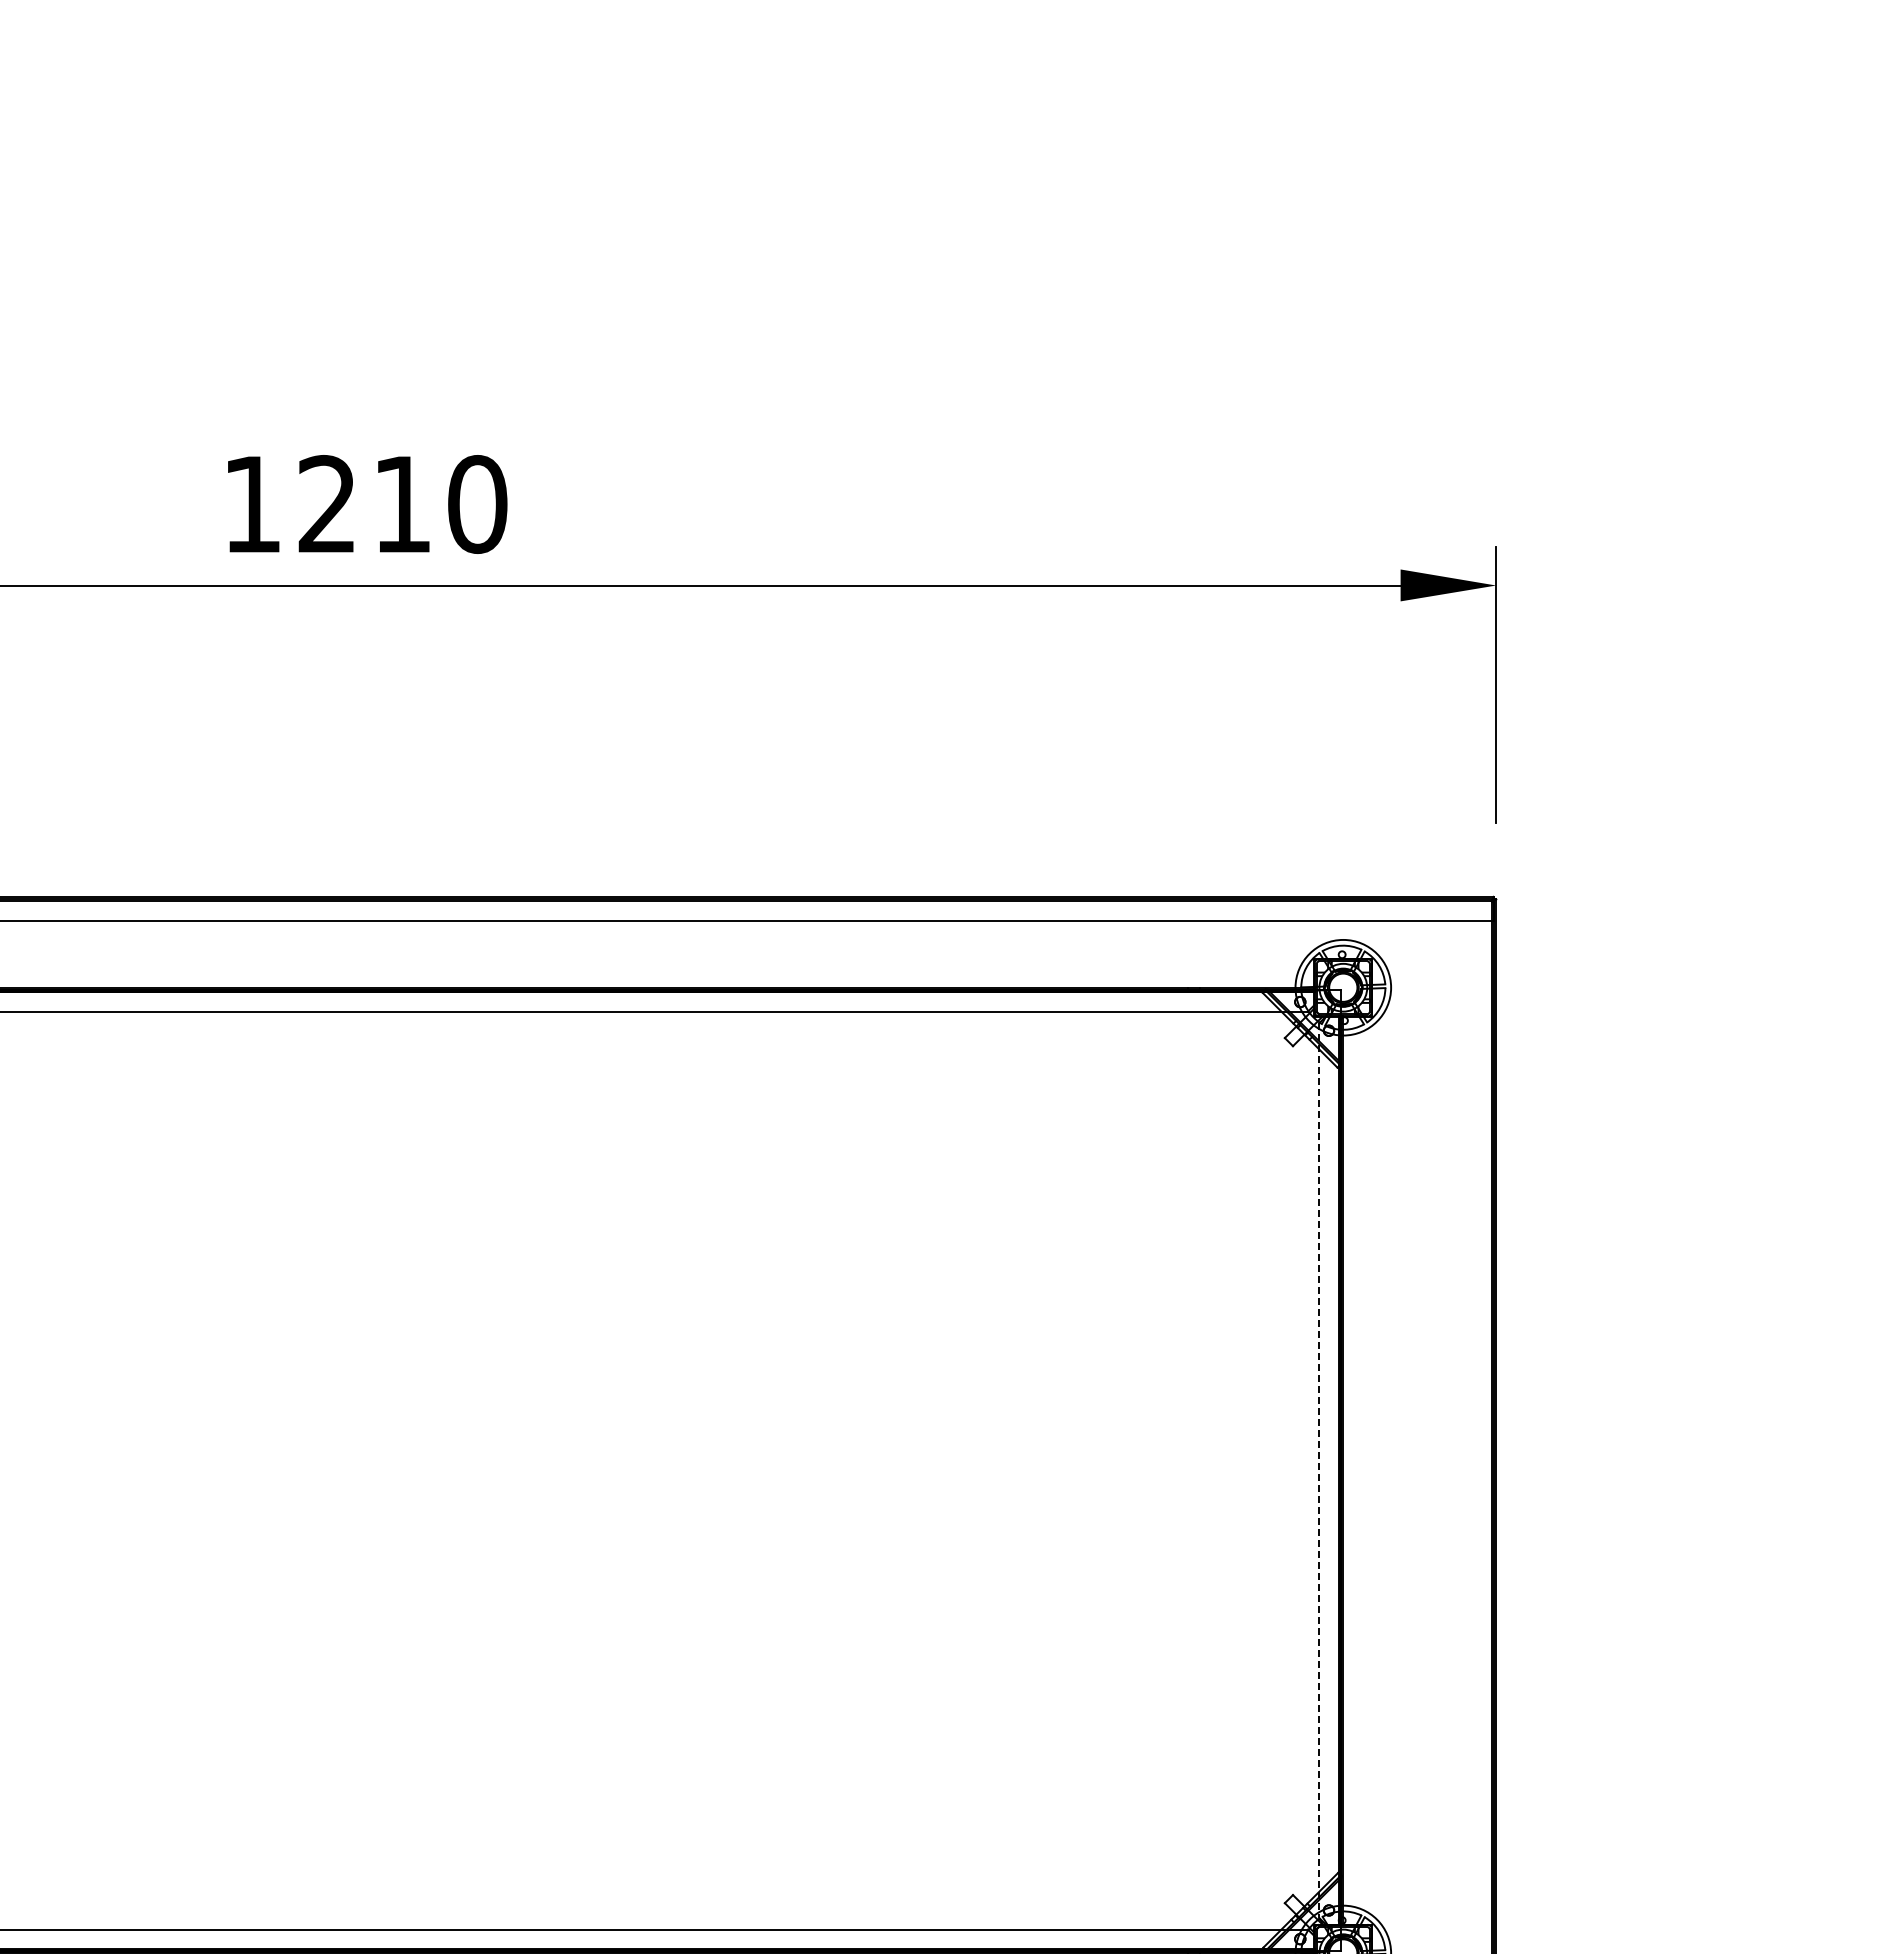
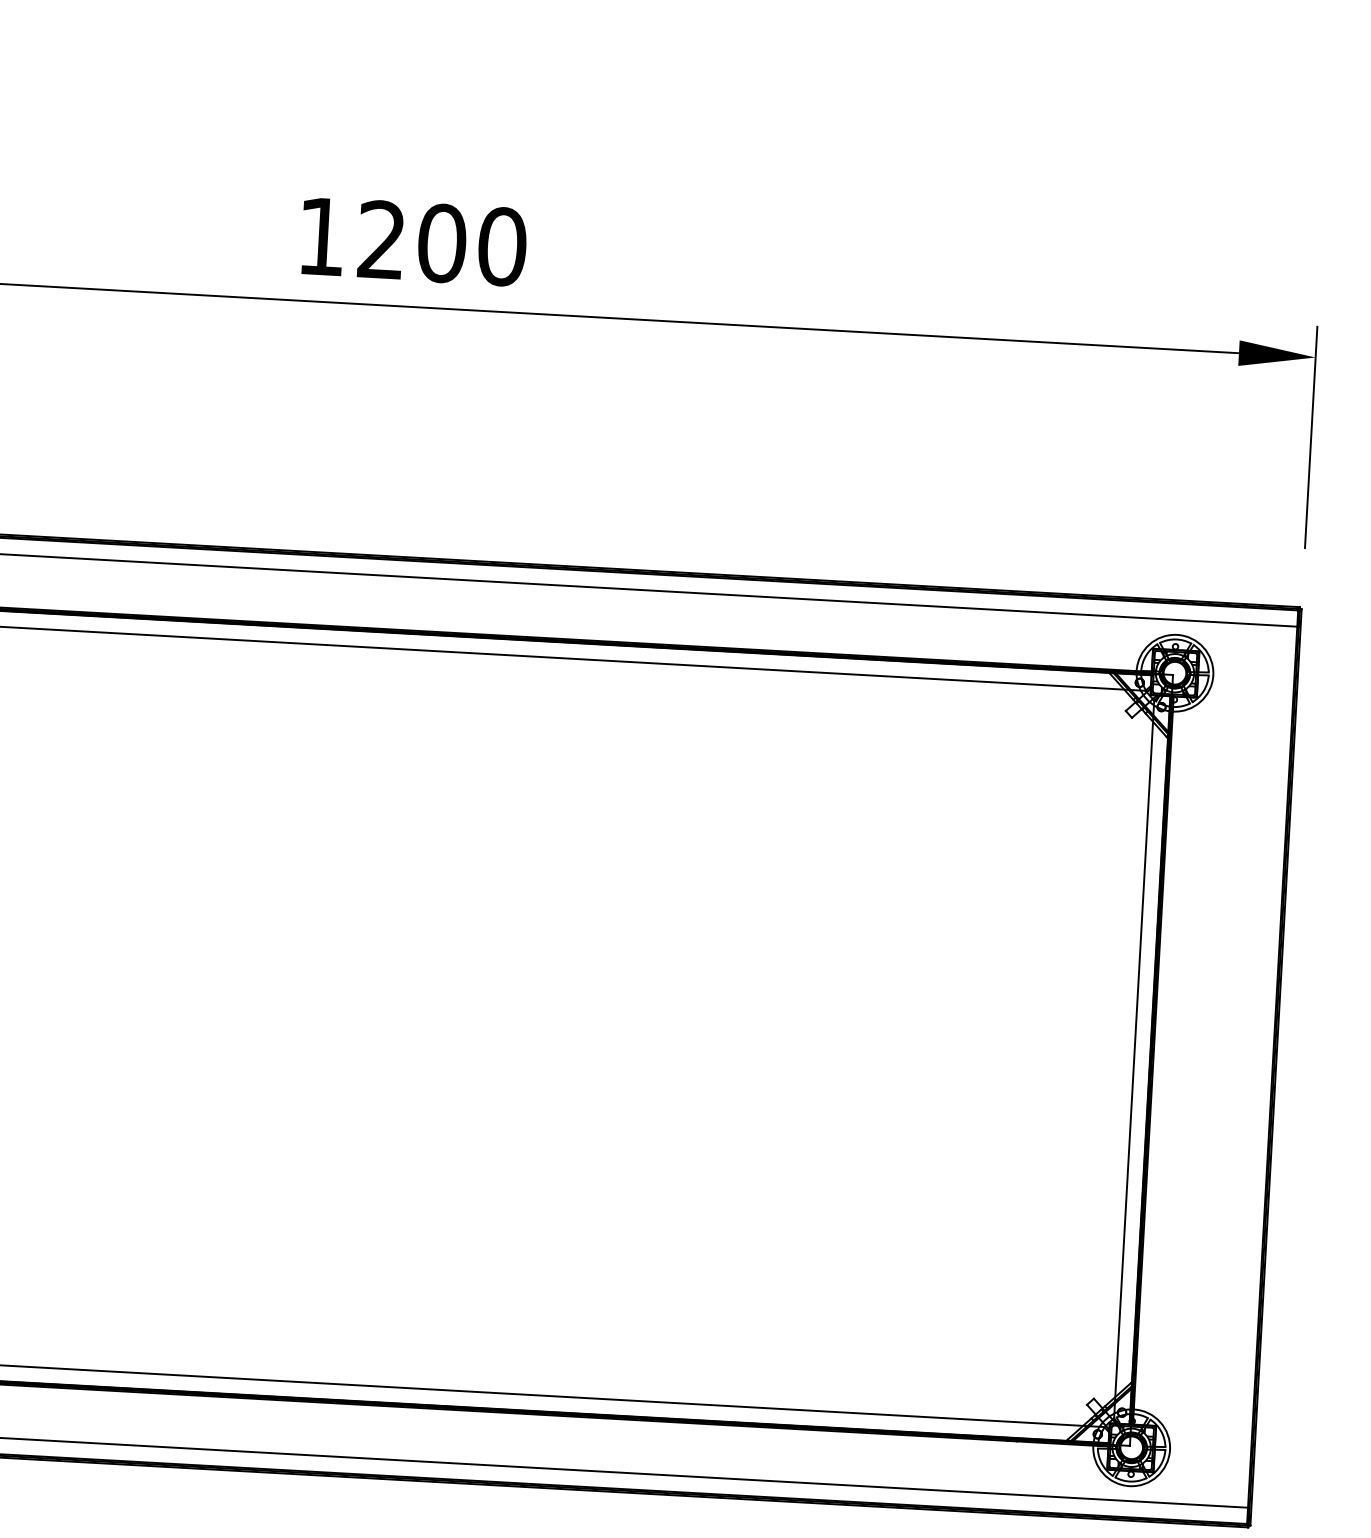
text: (402, 504) -> (442, 243), 1210 -> 1200
line: (1319, 1471) -> (1134, 1060), dashed -> solid

